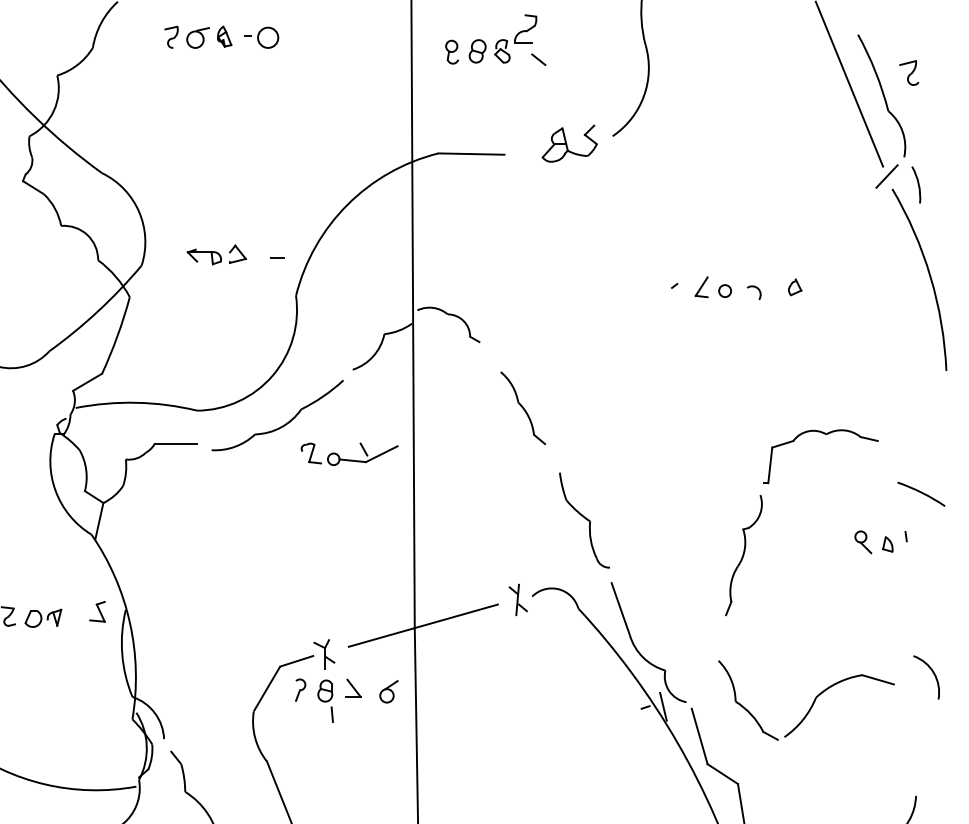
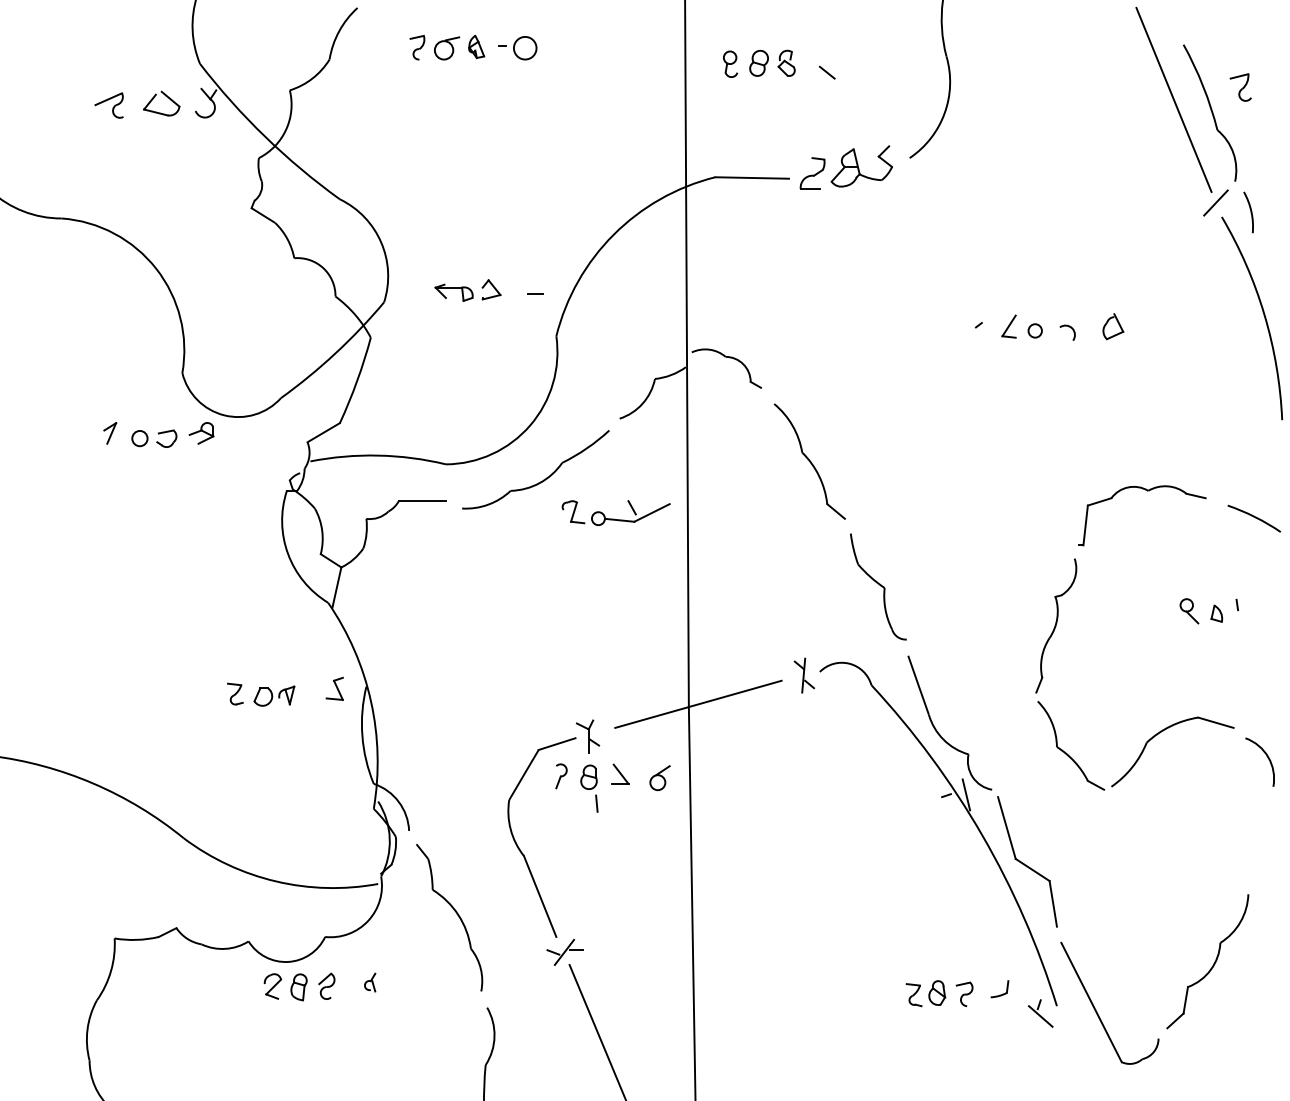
part: (525, 29) -> (812, 173), moved
part: (795, 287) -> (1113, 326), size x1.43
part: (522, 408) -> (809, 461), size x1.43
arc: (920, 493) -> (1253, 517), moved
part: (812, 703) -> (1142, 749), moved

